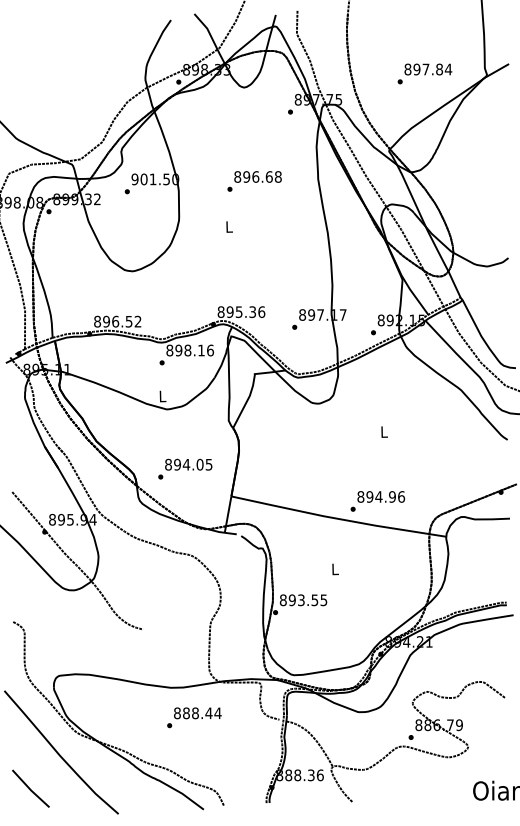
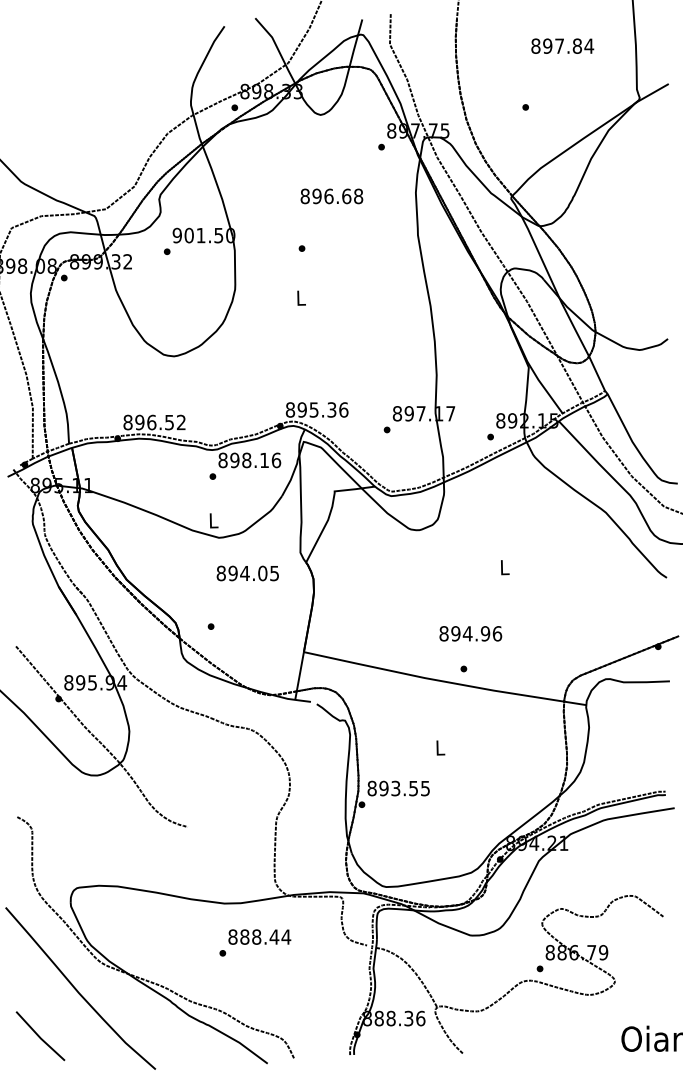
text: (428, 68) -> (562, 45), moved
text: (257, 177) -> (331, 196), moved
text: (188, 464) -> (247, 573), moved
text: (381, 496) -> (470, 633), moved

